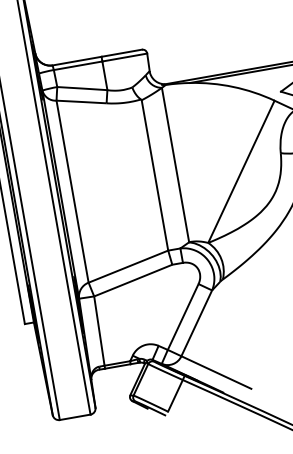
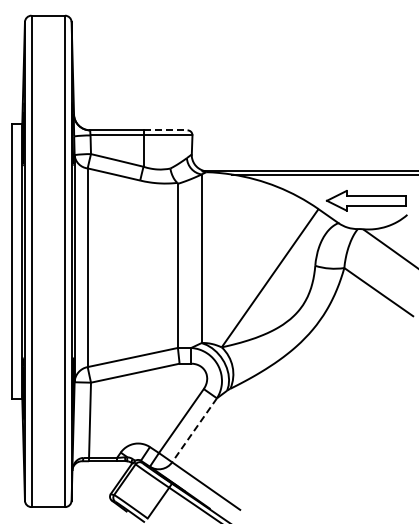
line: (122, 53) -> (166, 130), solid -> dashed
line: (196, 323) -> (194, 430), solid -> dashed

